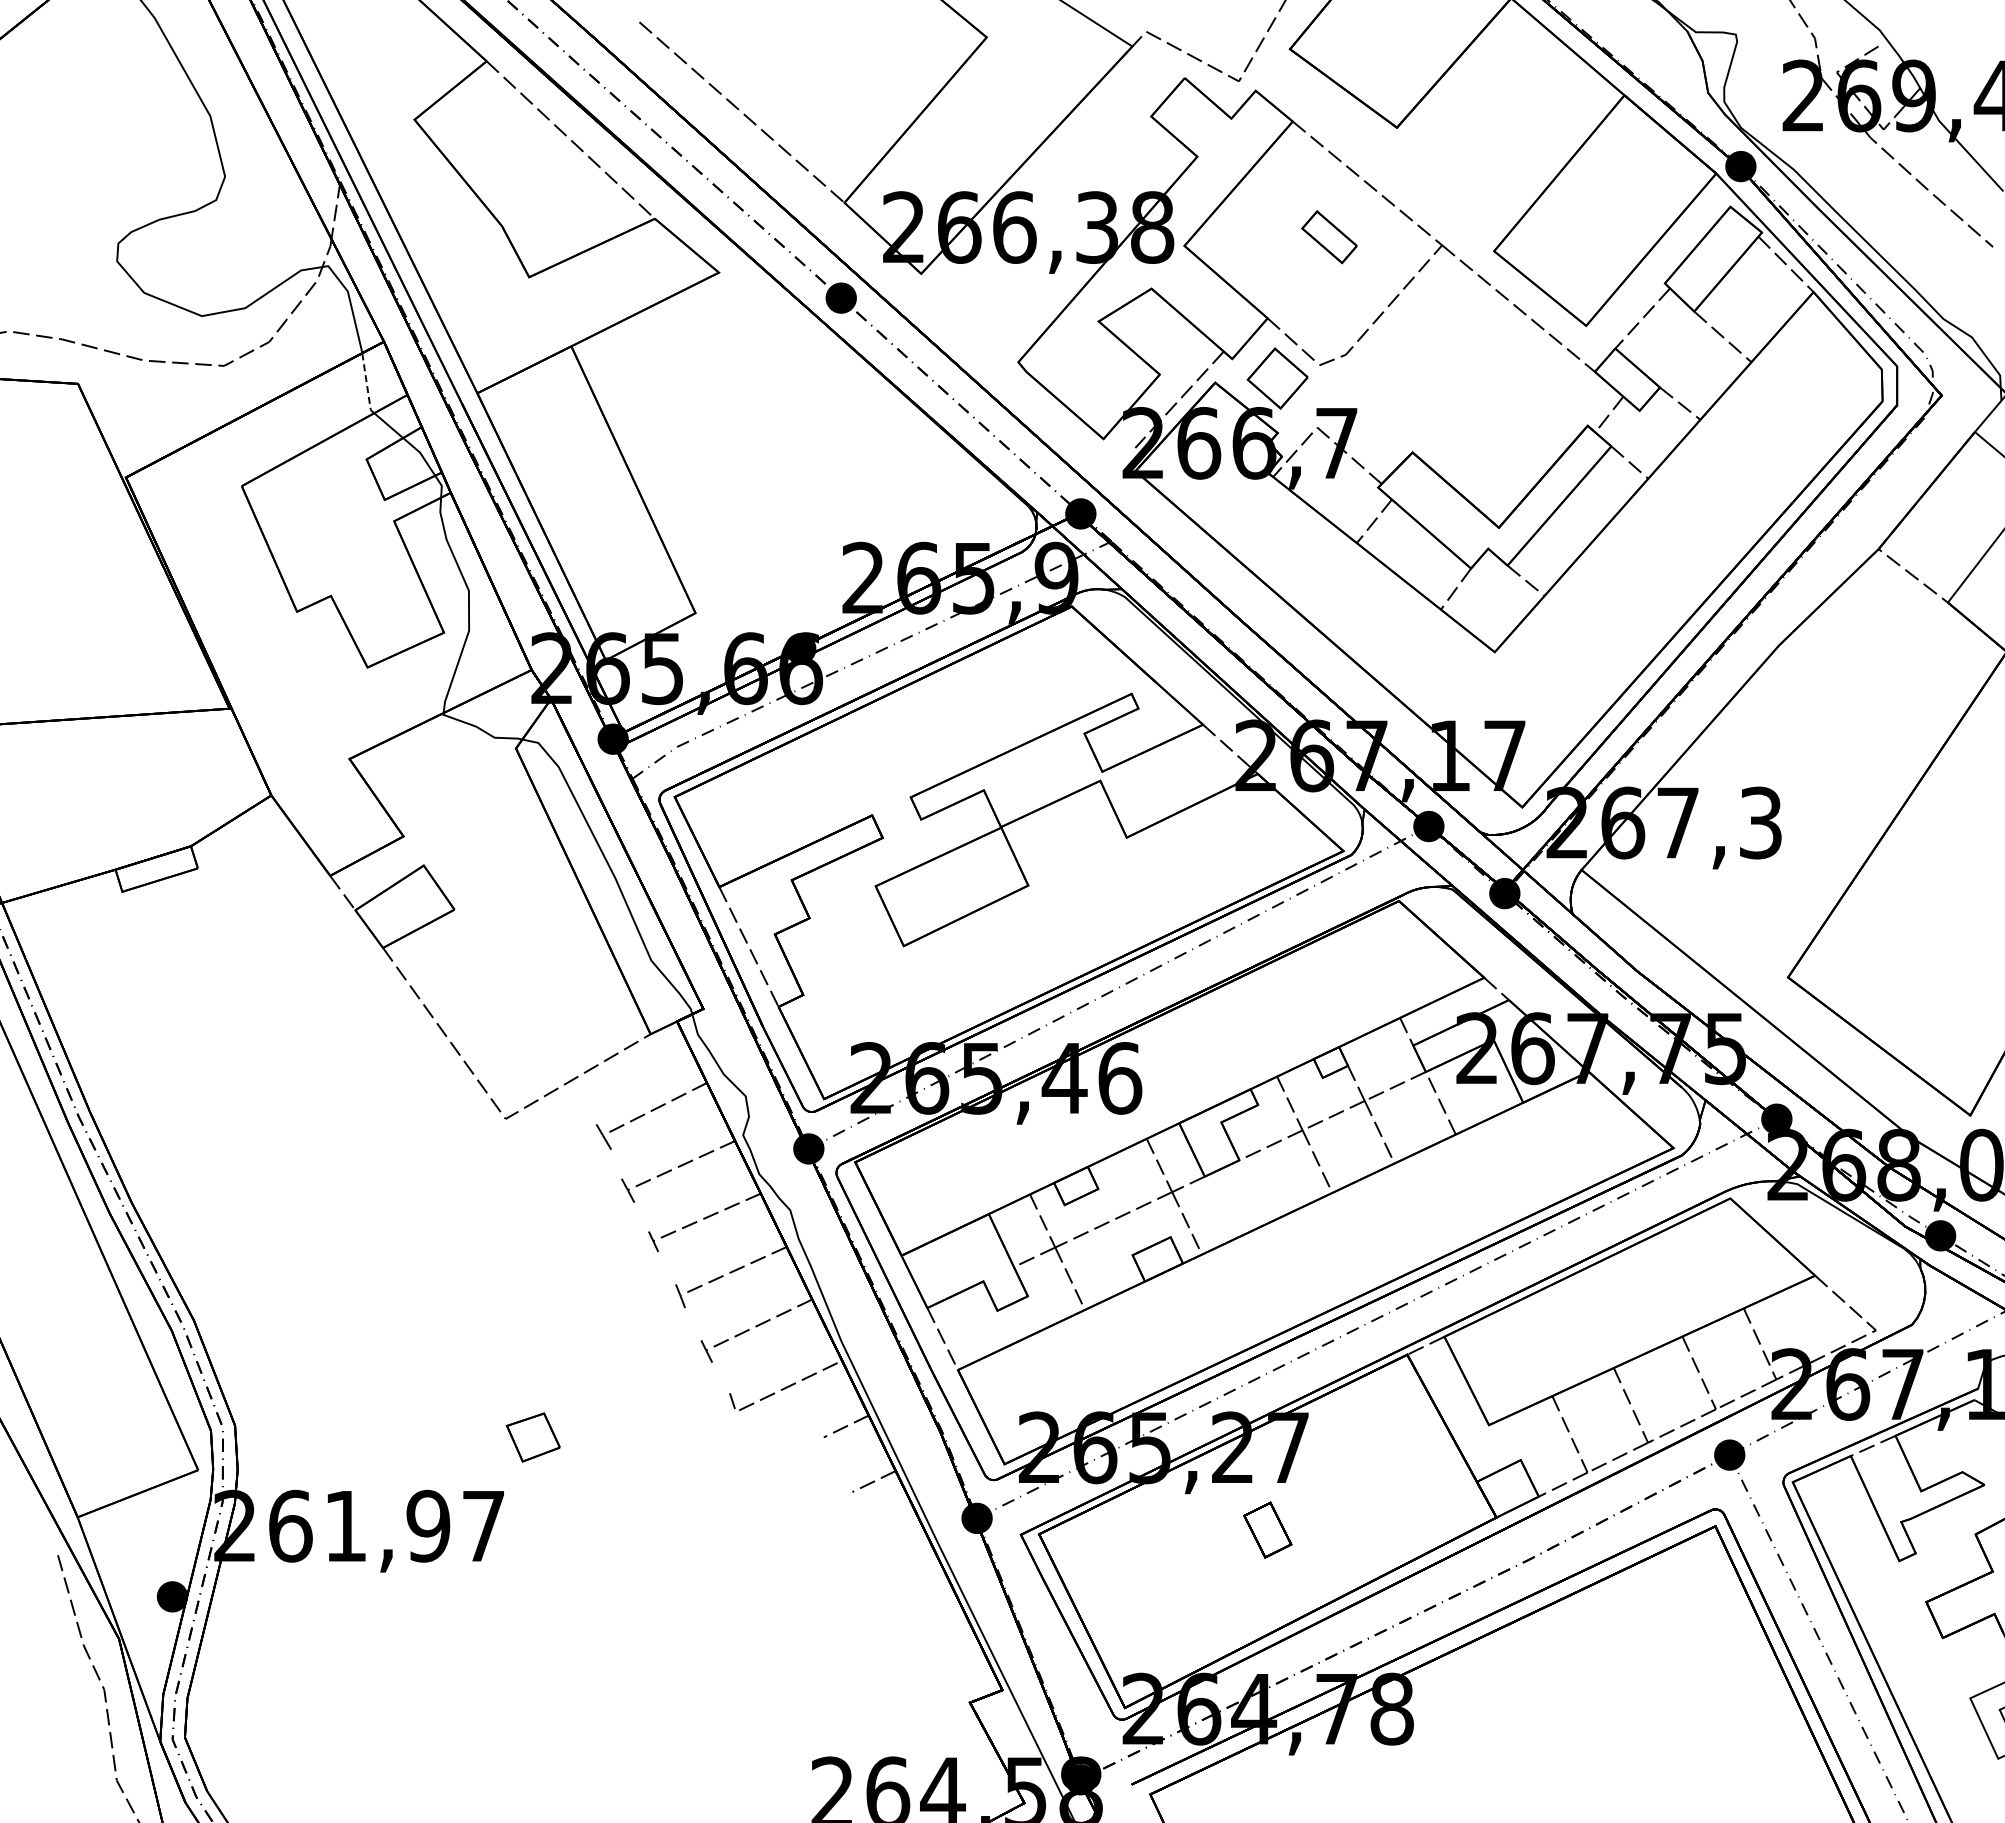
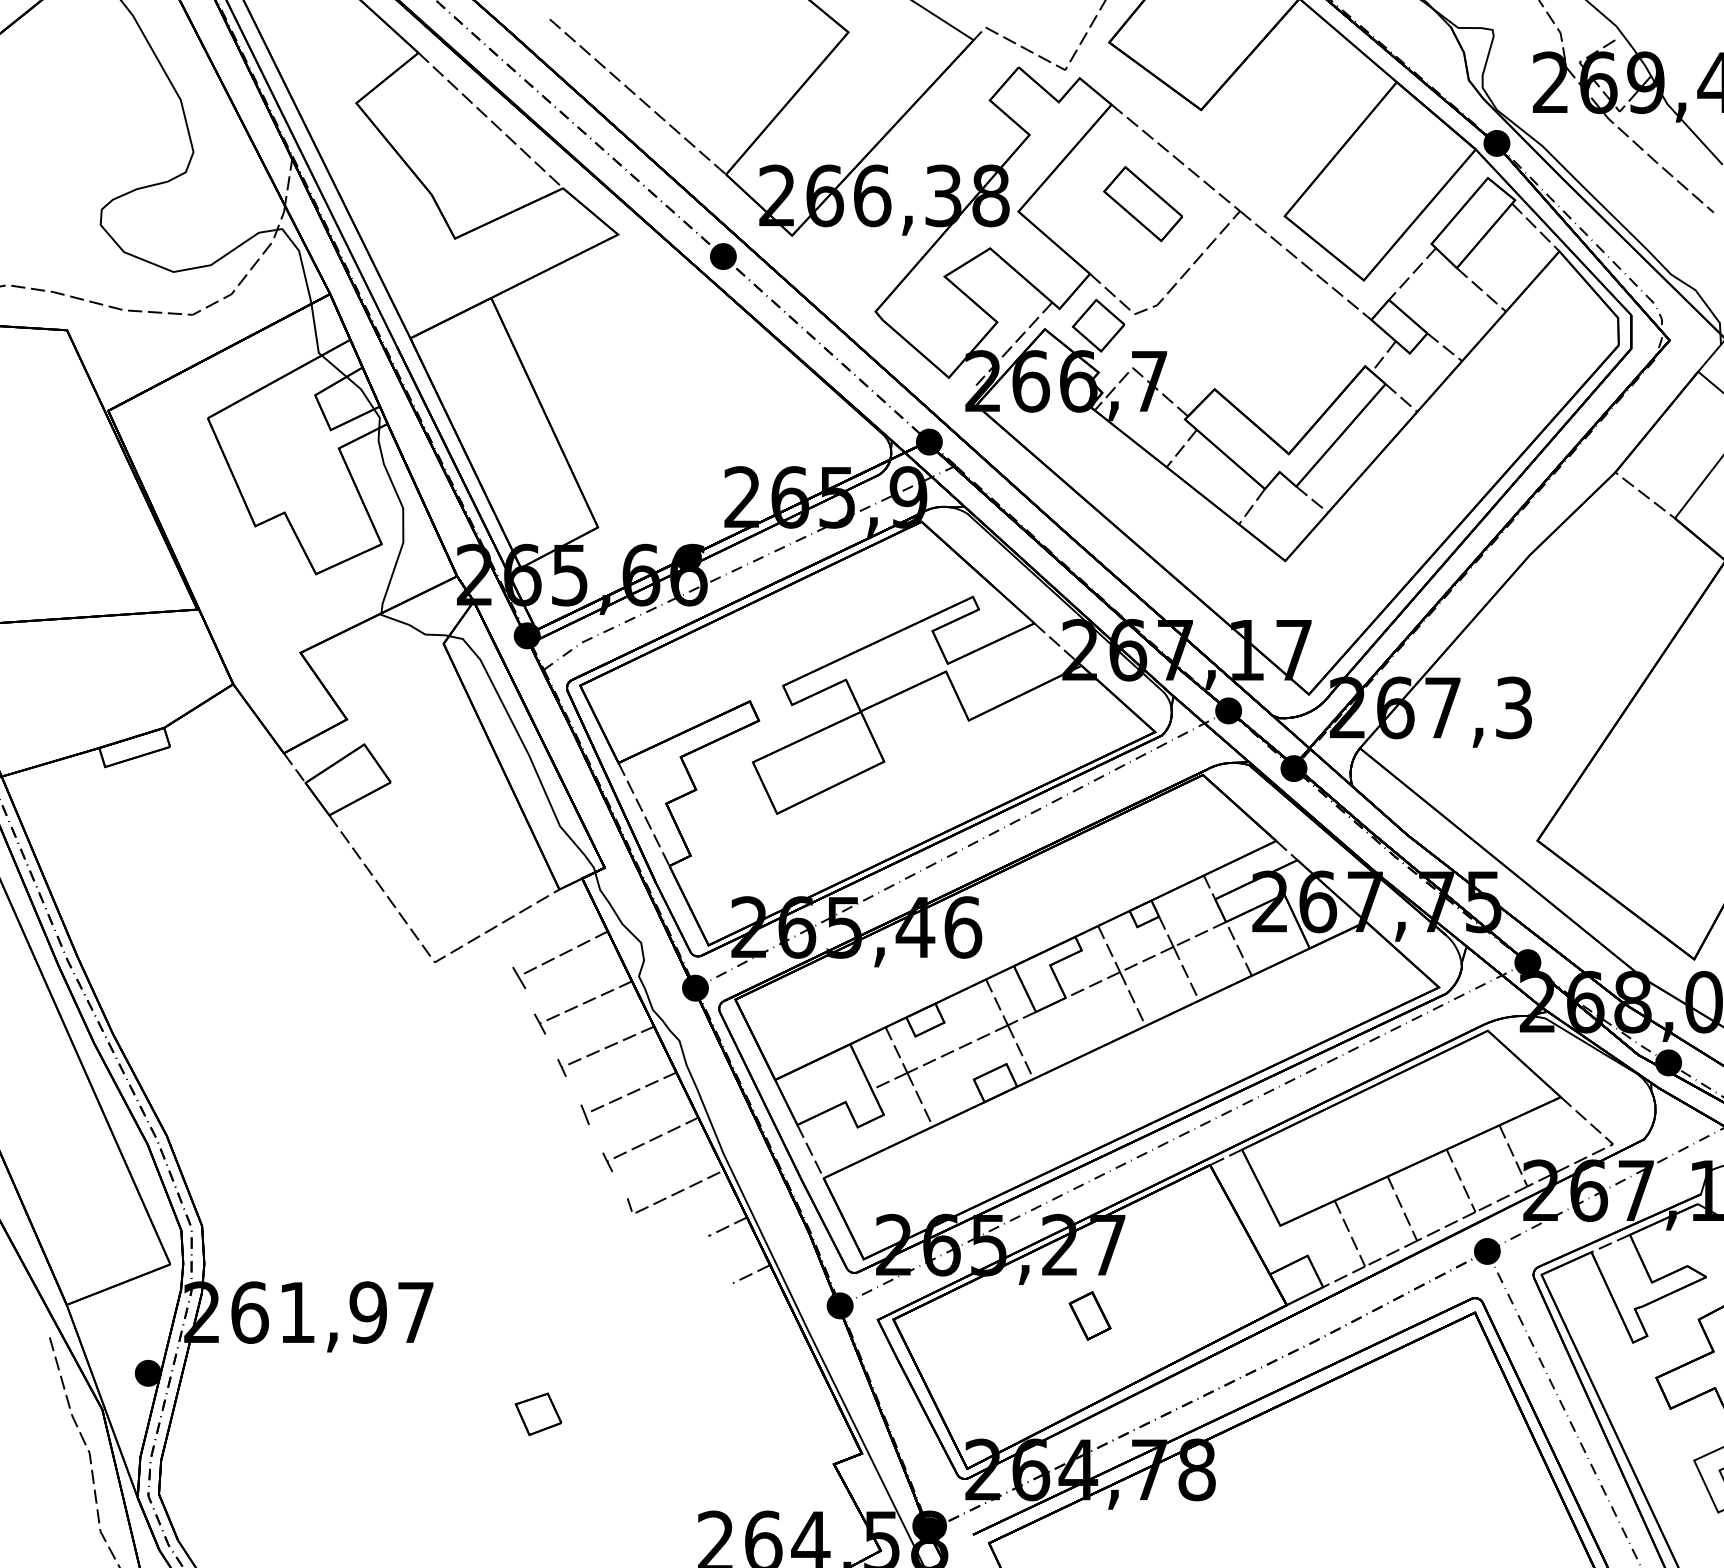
part: (1329, 237) -> (1143, 204), size x1.67
line: (366, 384) -> (315, 330), dashed -> solid
part: (532, 1437) -> (537, 1414), moved

